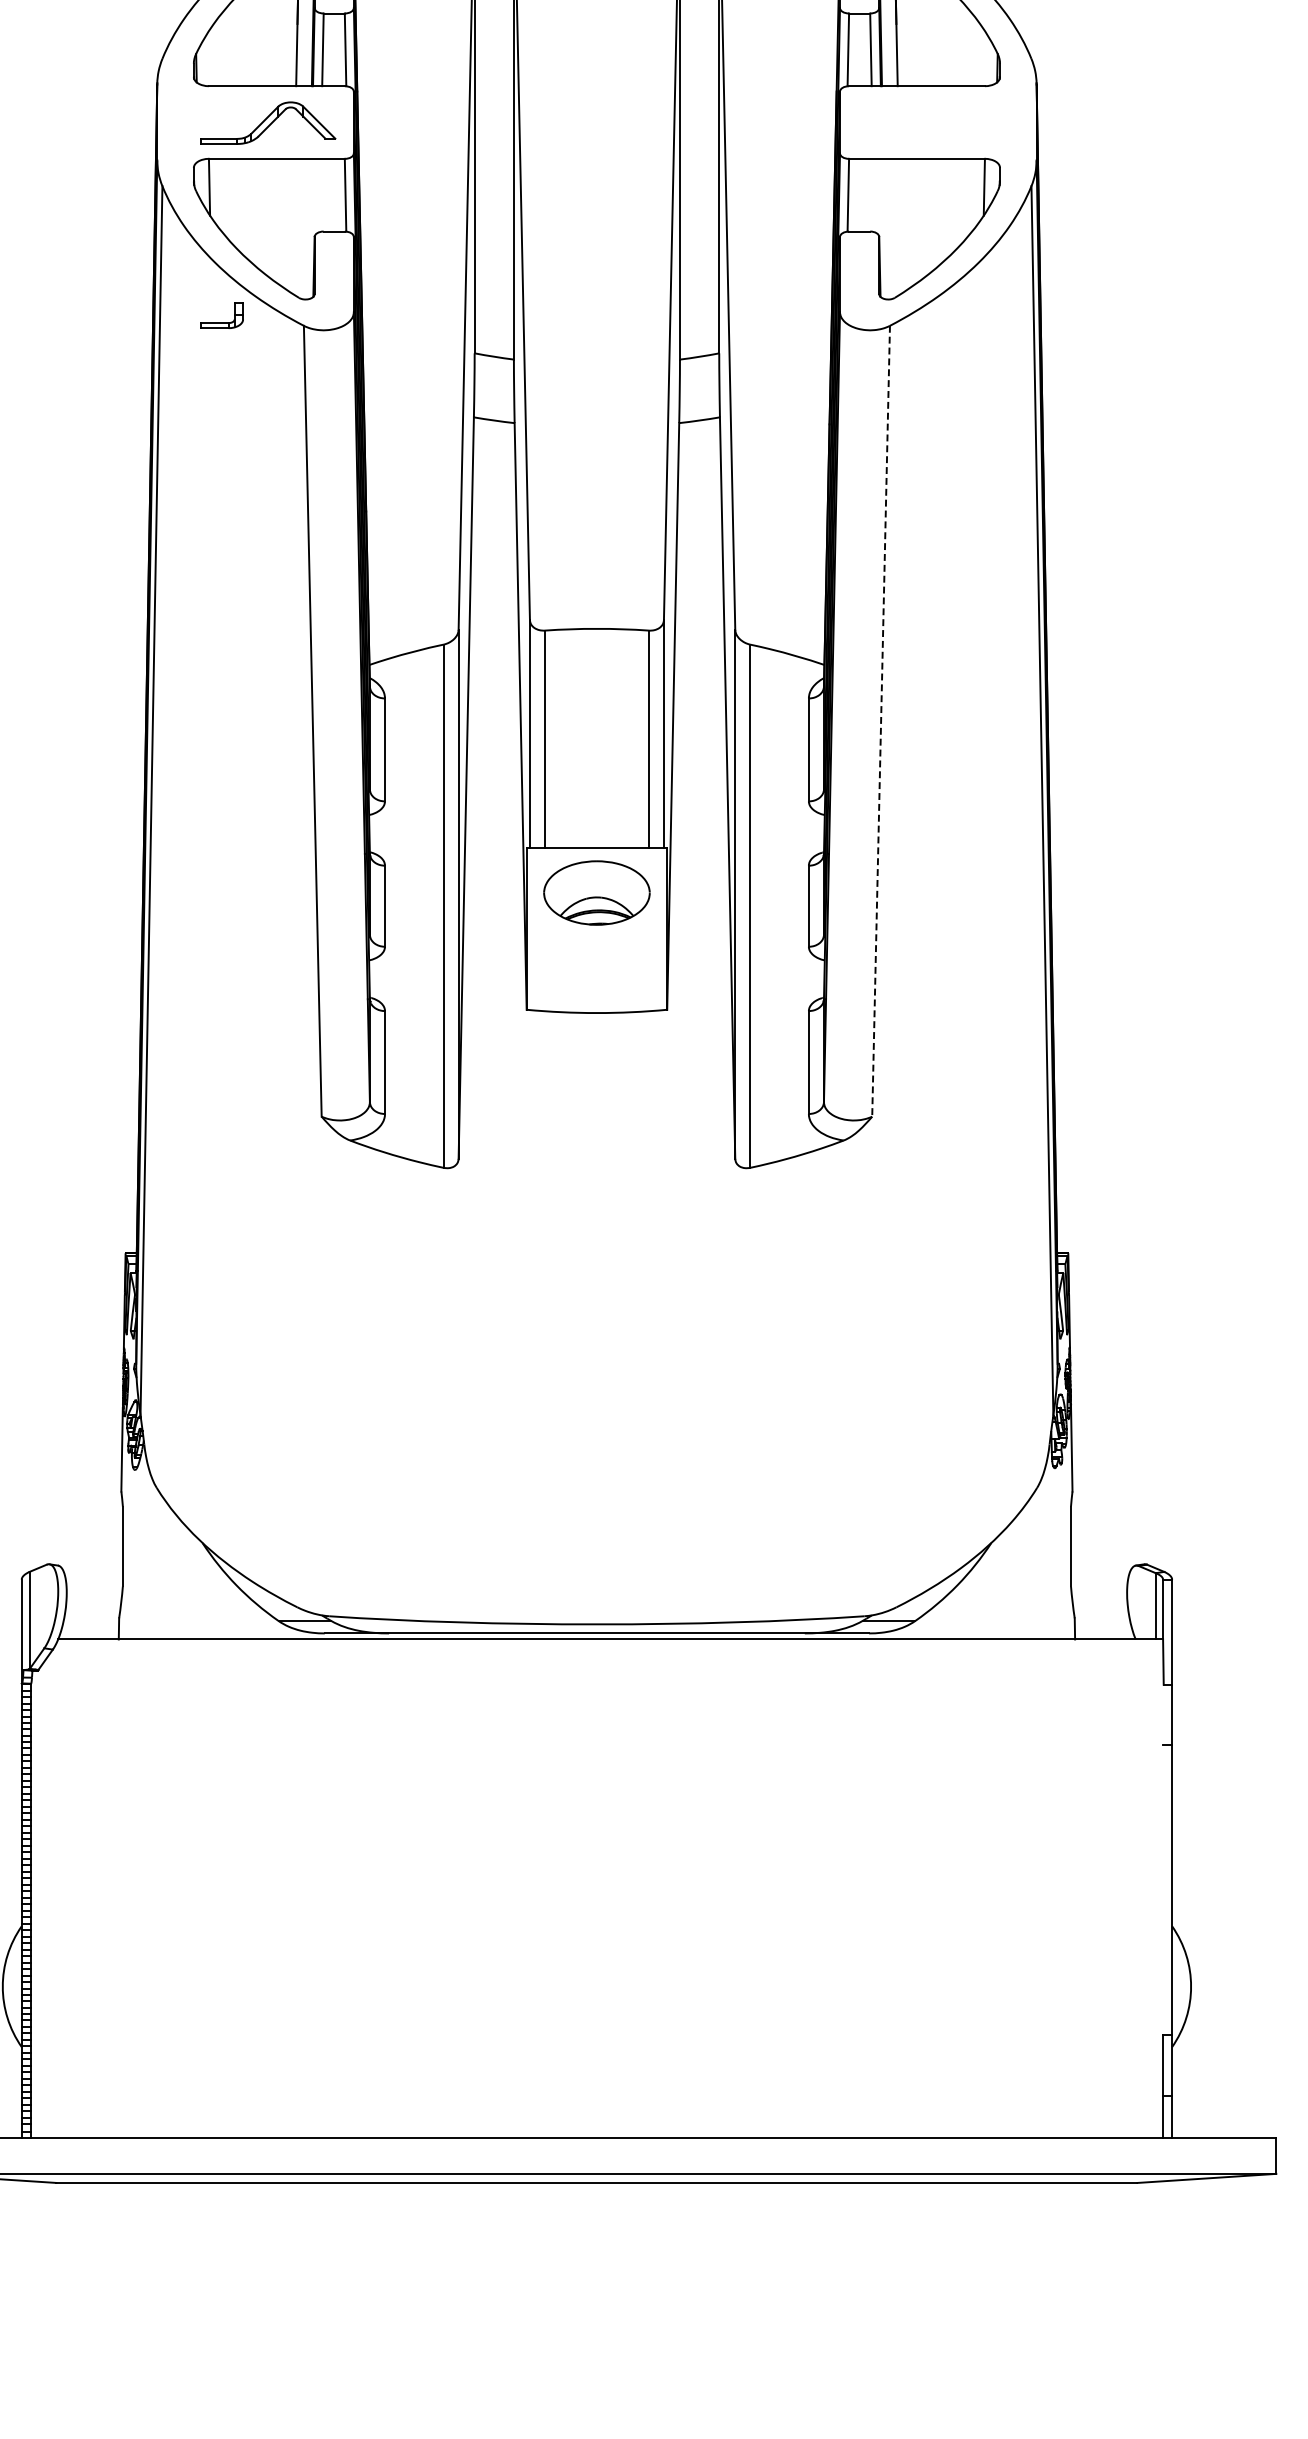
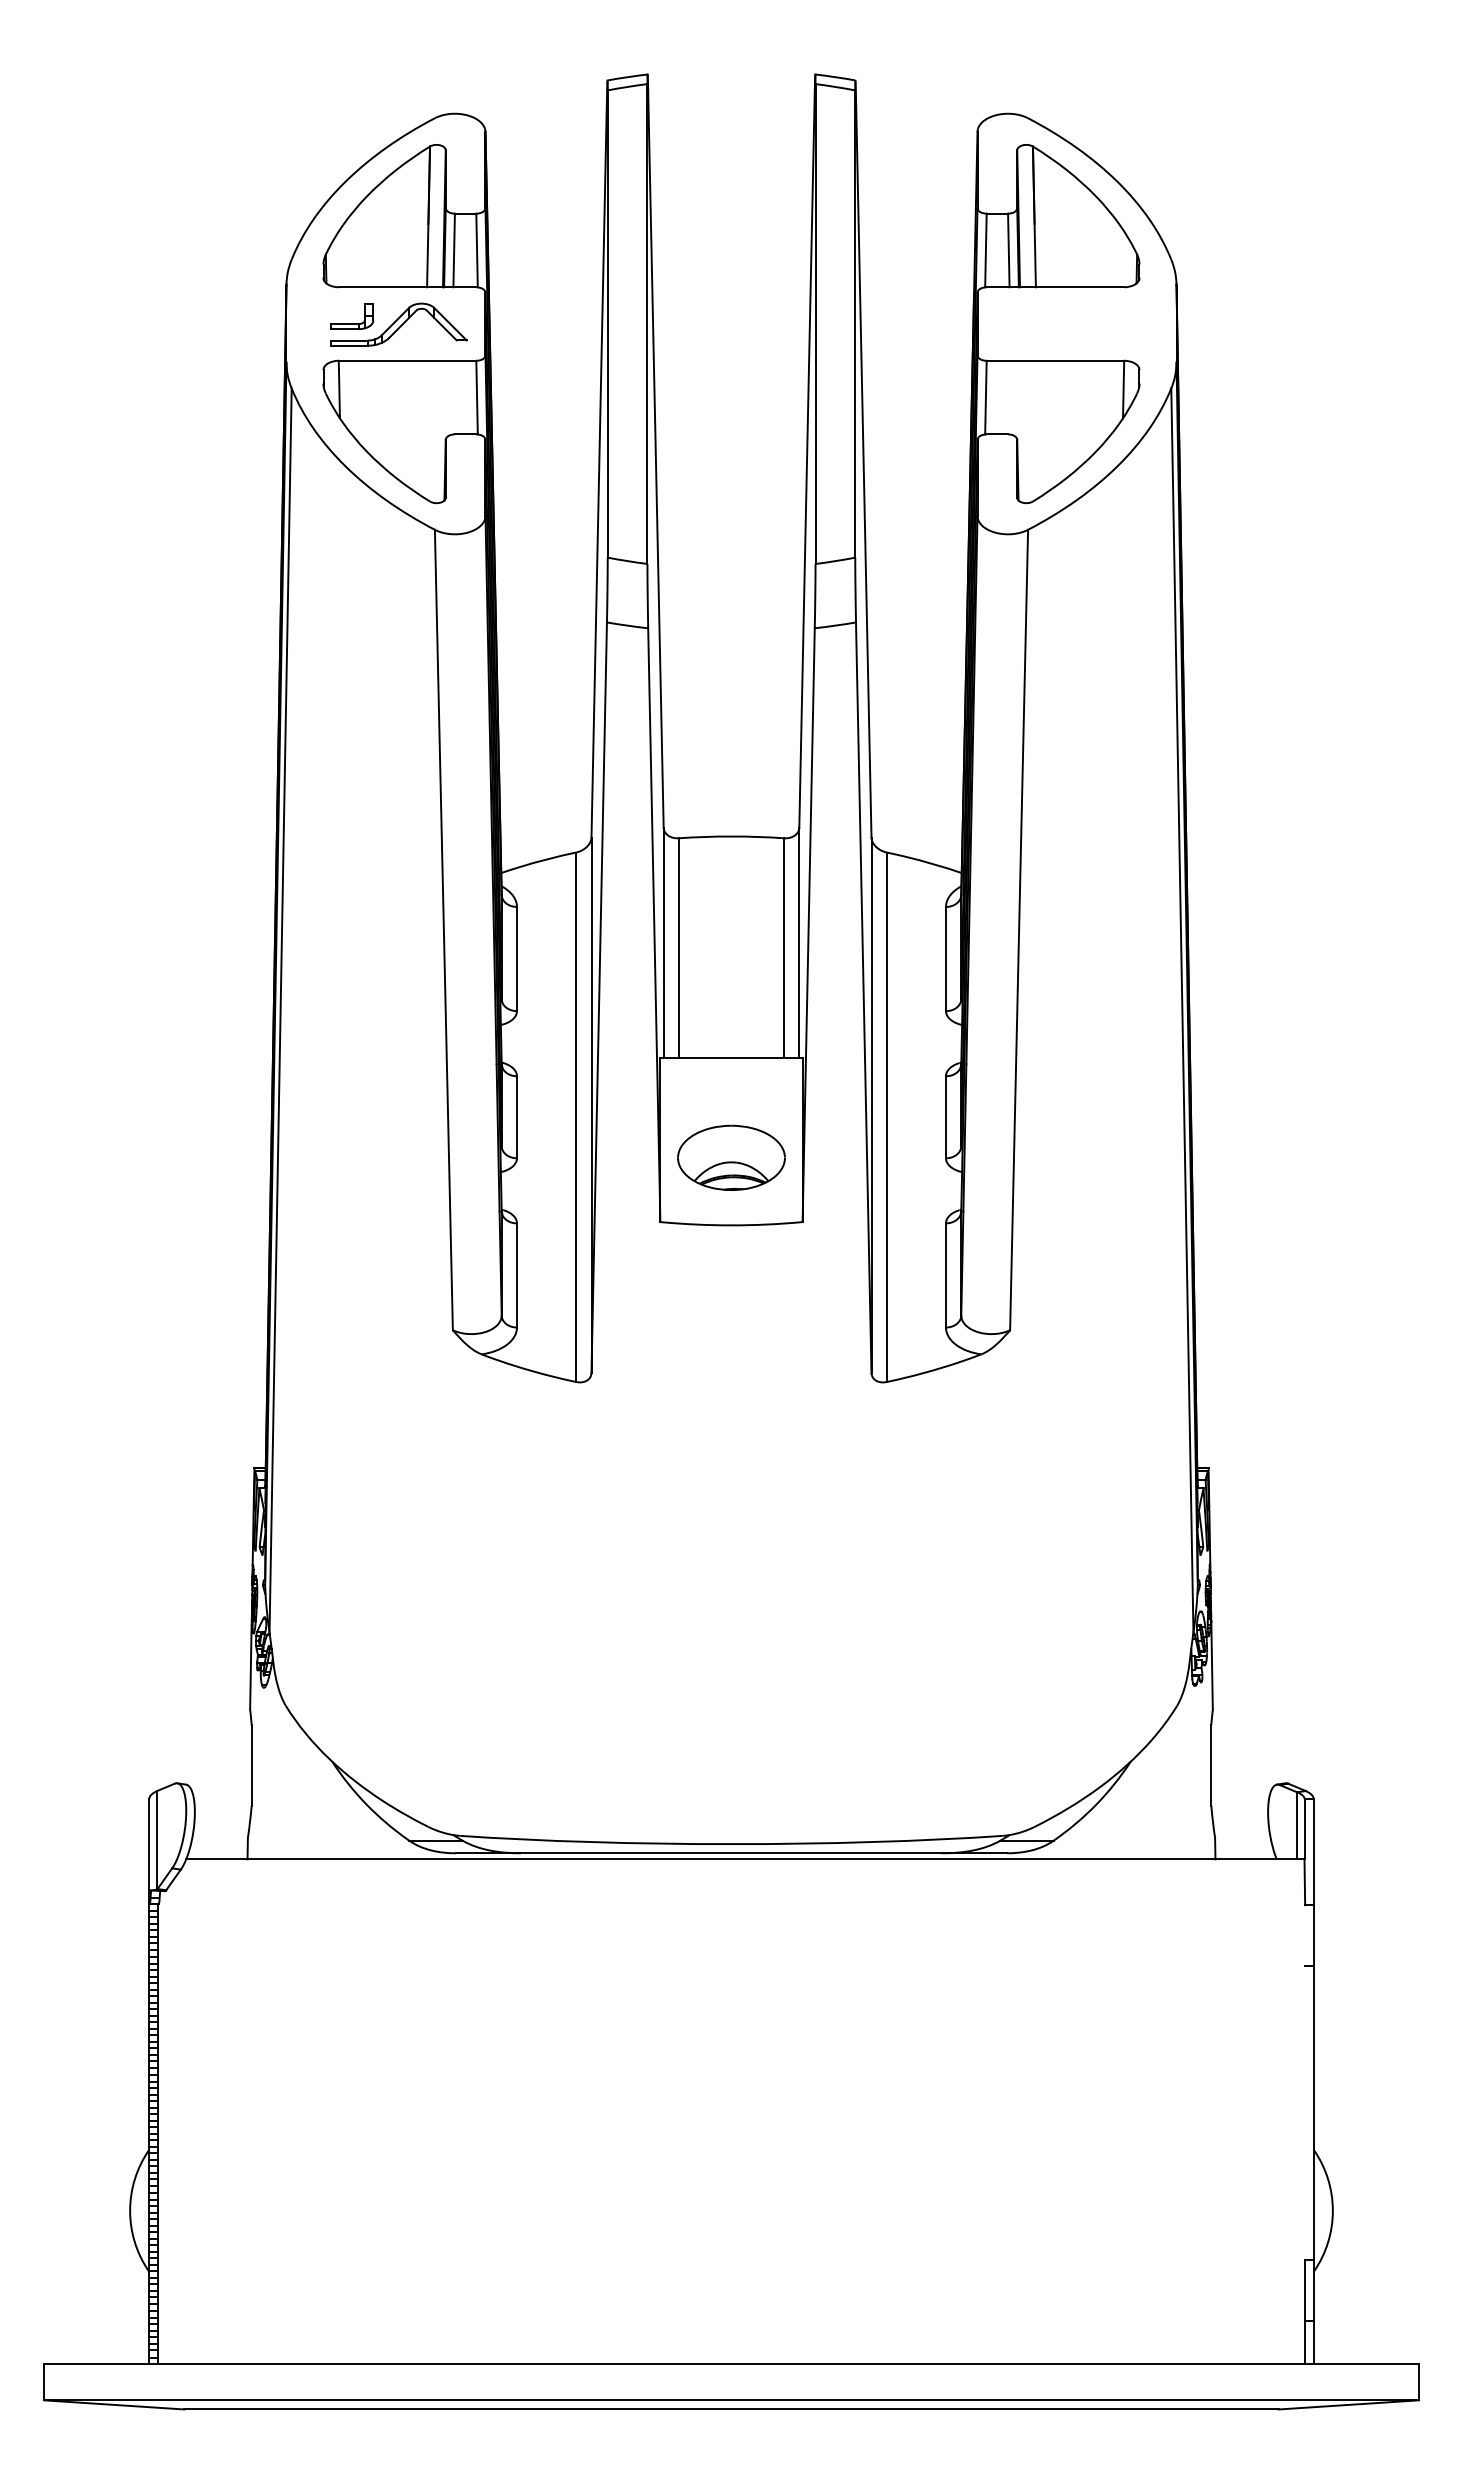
part: (222, 322) -> (352, 323), moved
line: (881, 721) -> (1019, 930), dashed -> solid
part: (596, 892) -> (731, 1157), moved

